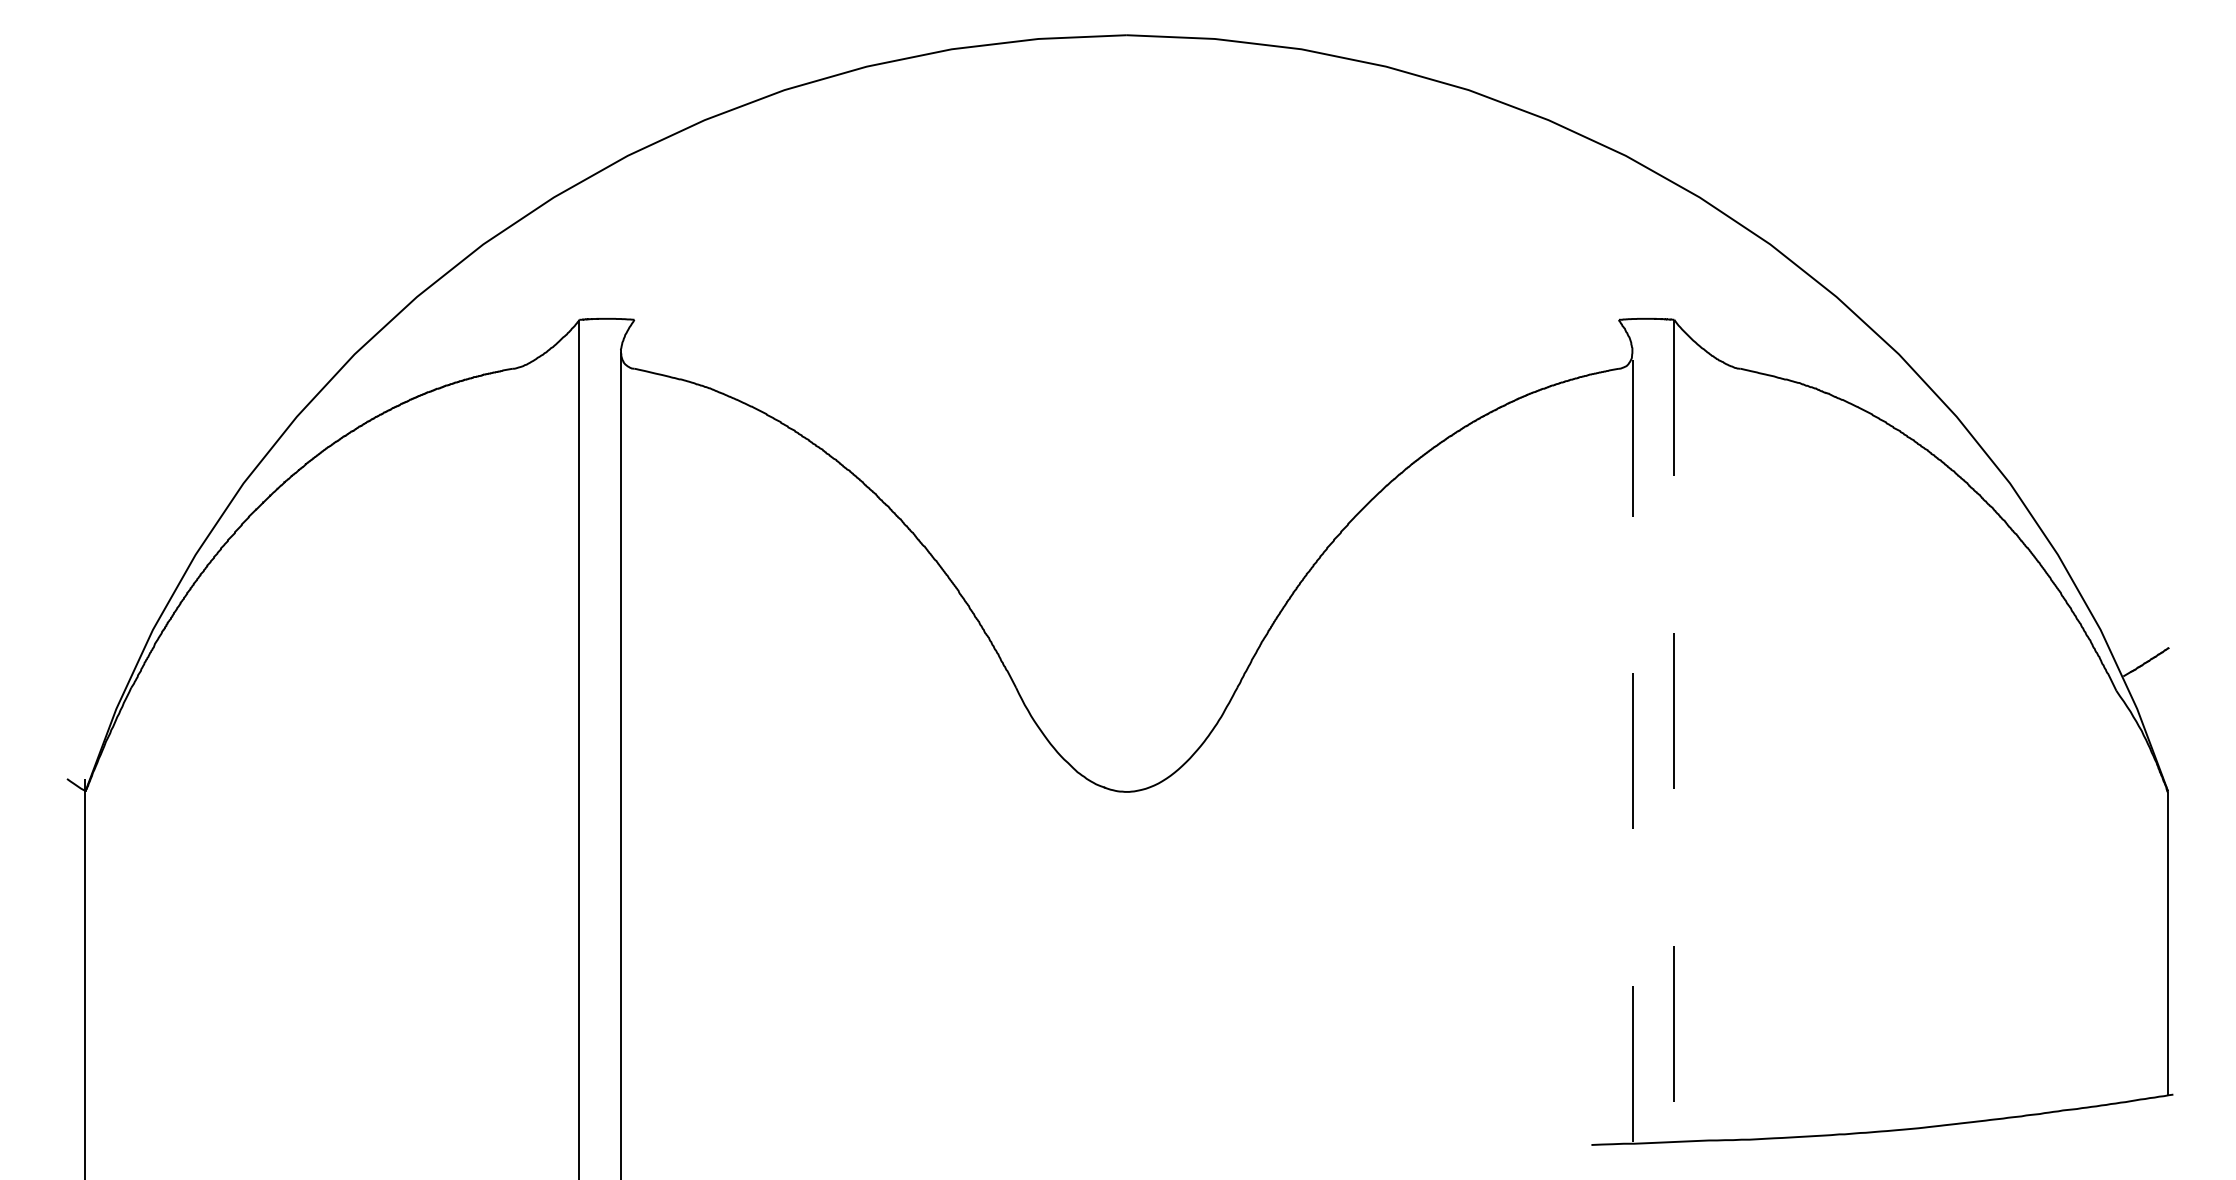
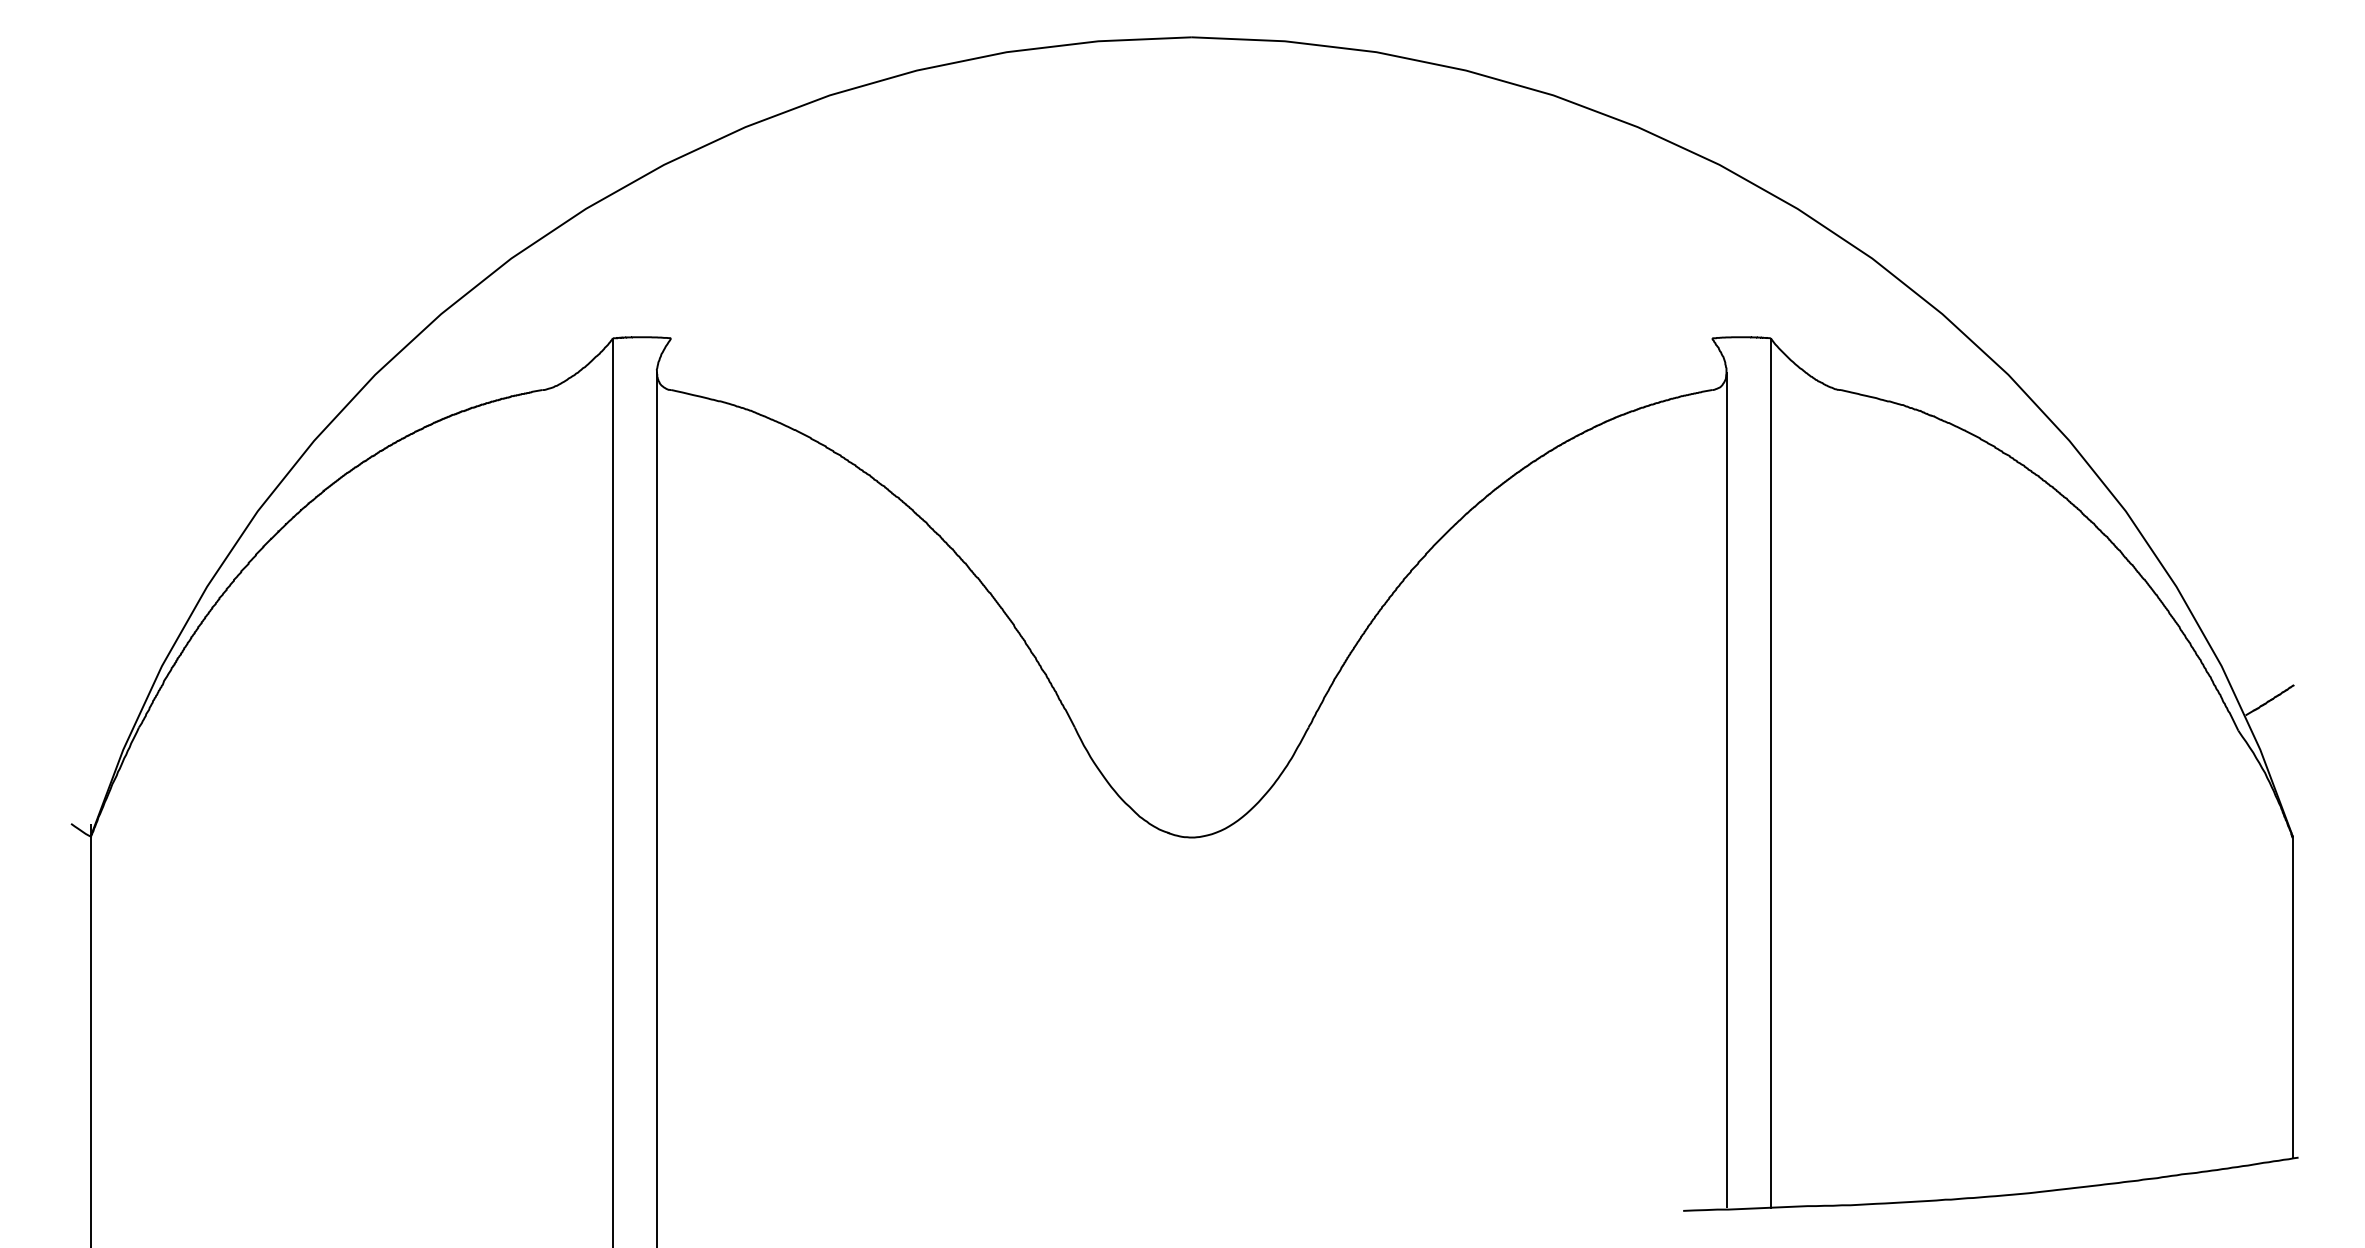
line: (1674, 731) -> (1770, 773), dashed -> solid
line: (1632, 746) -> (1726, 789), dashed -> solid

